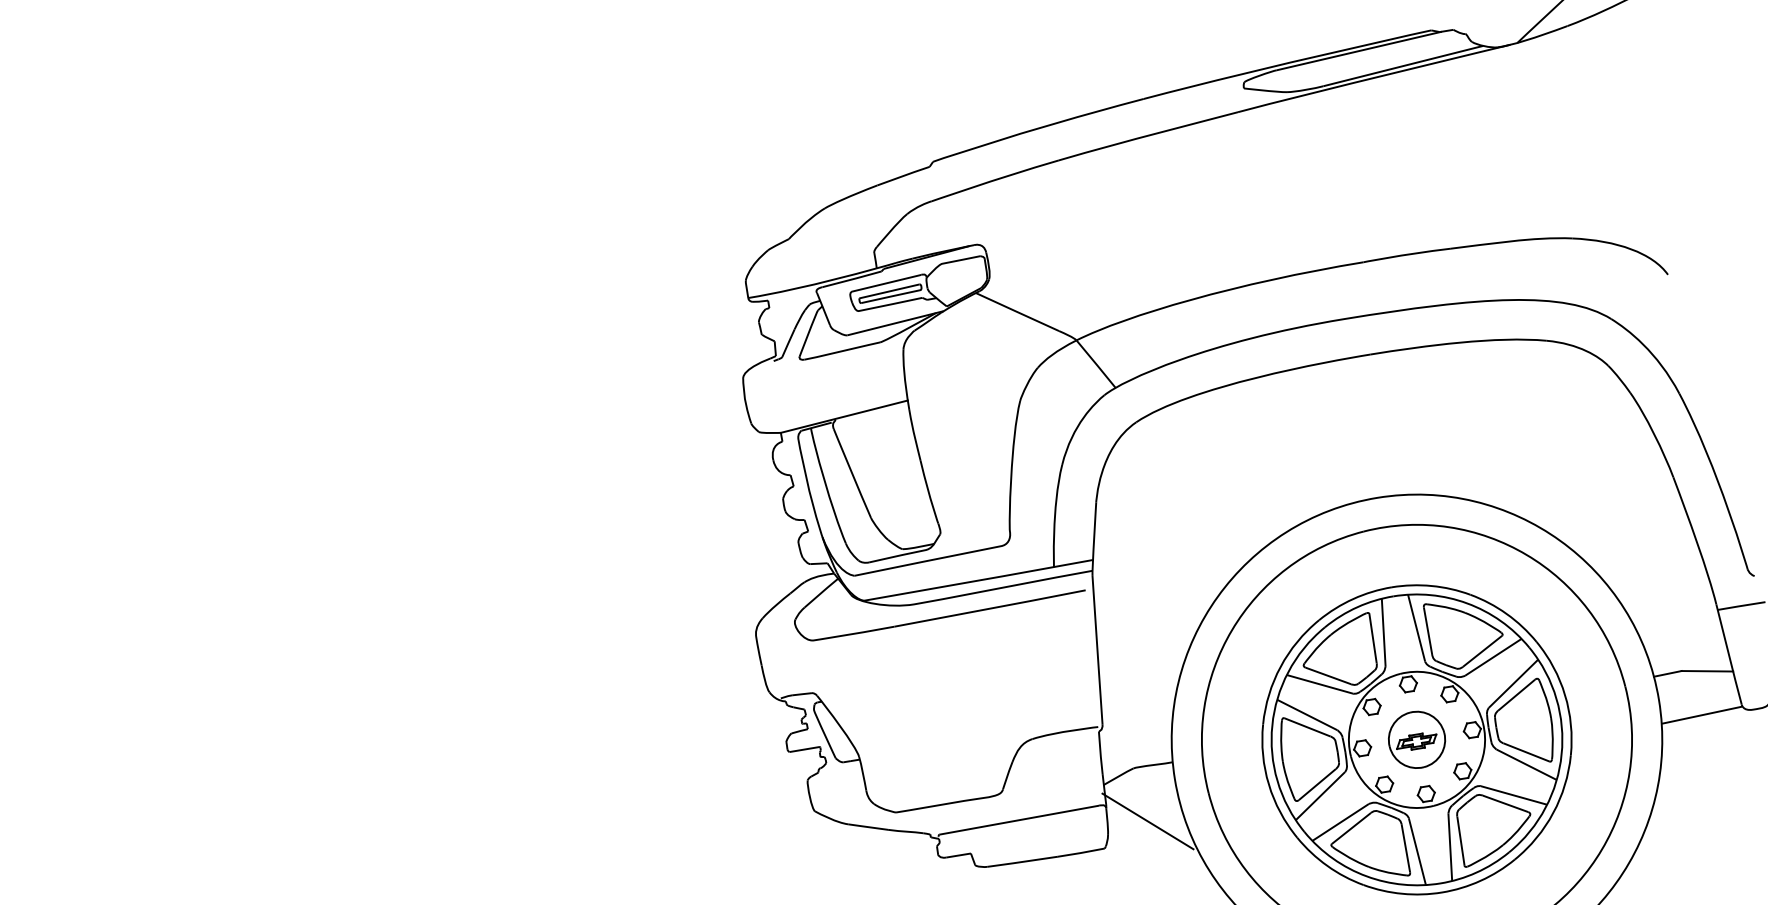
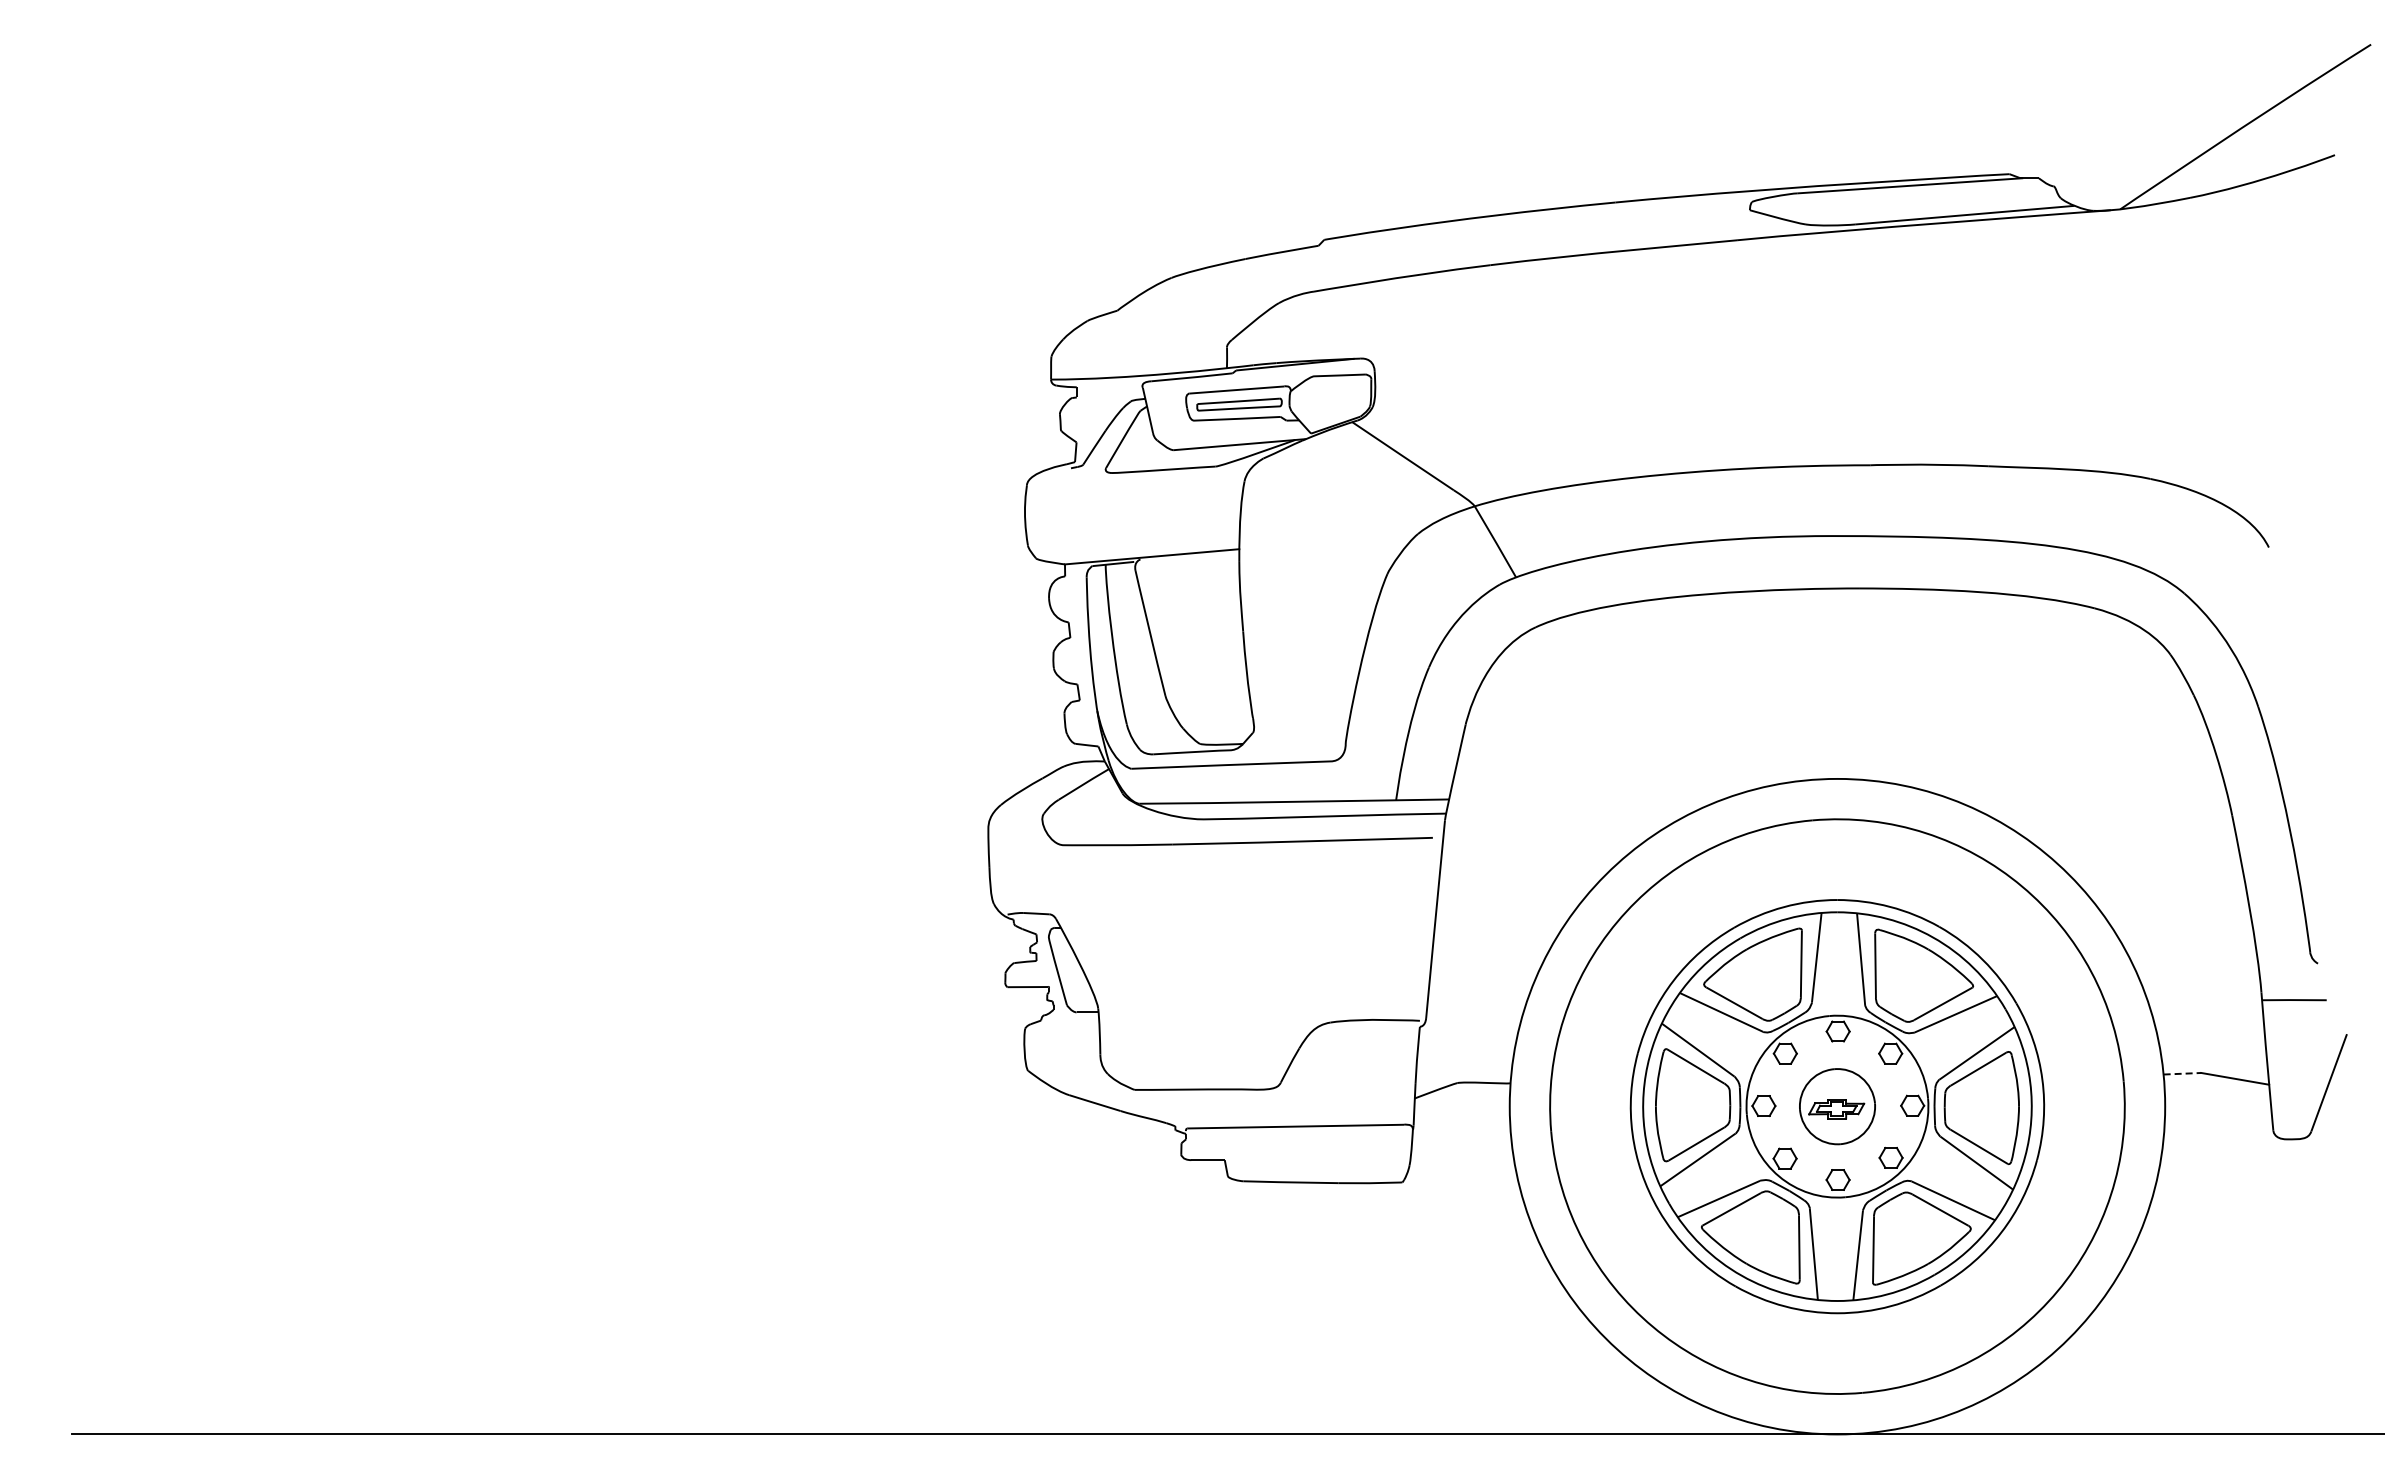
line: (1667, 673) -> (2182, 1073), solid -> dashed
line: (1701, 715) -> (2218, 1135), removed
line: (1148, 820) -> (1465, 1155), removed

